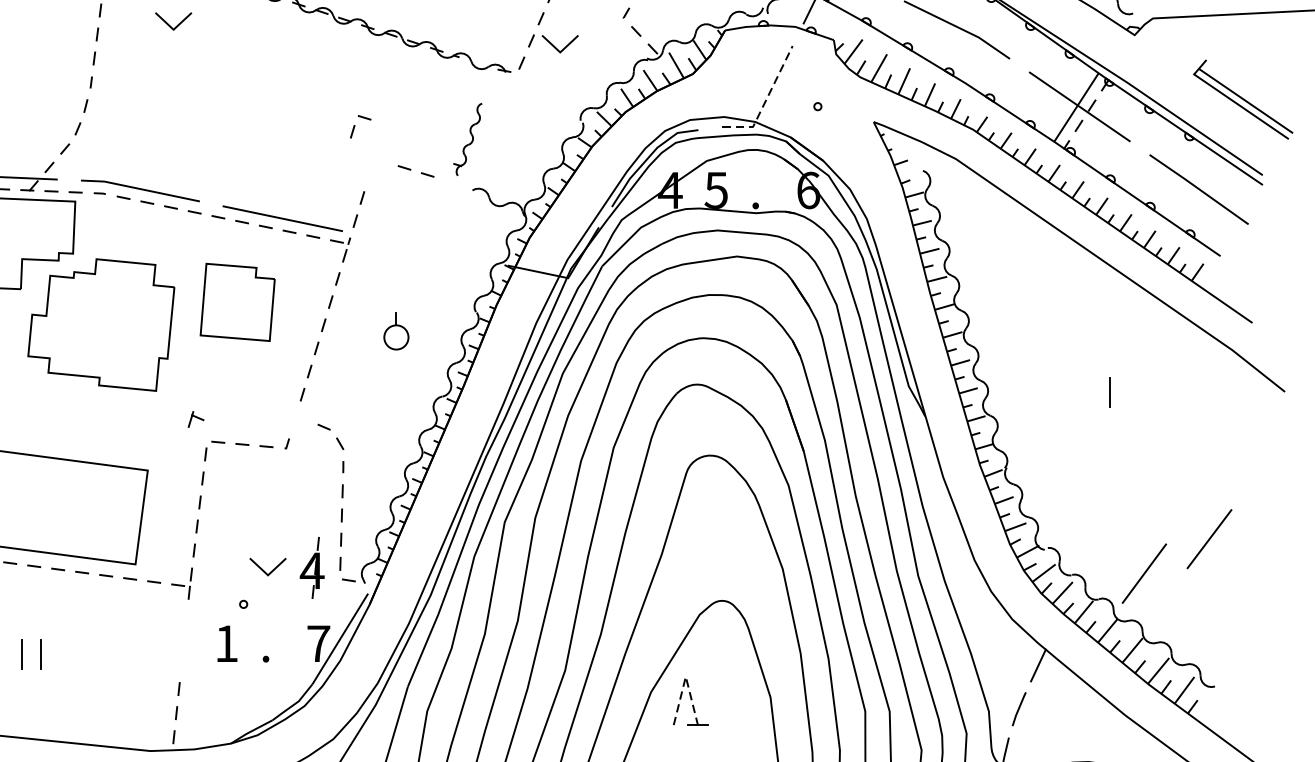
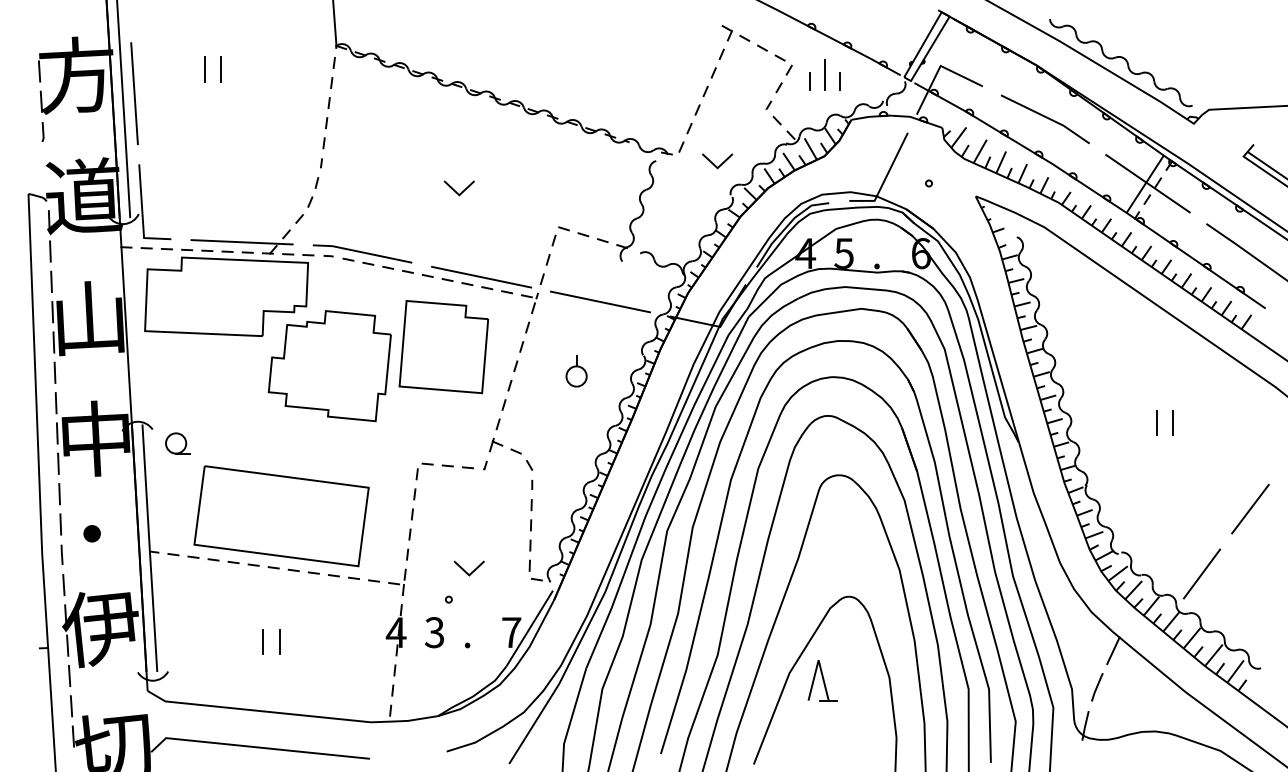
line: (169, 24) -> (455, 190), moved
line: (556, 46) -> (714, 163), moved
line: (765, 100) -> (885, 178), dashed -> solid
part: (360, 126) -> (560, 236), moved
part: (468, 138) -> (636, 210), size x1.67
line: (424, 247) -> (600, 301), added
part: (237, 302) -> (443, 347), size x1.43
line: (1089, 392) -> (1156, 422), added
part: (196, 418) -> (496, 444), moved
line: (1209, 538) -> (1250, 508), moved
part: (311, 568) -> (395, 630), moved
text: (225, 643) -> (433, 632), 1 -> 3
line: (685, 677) -> (818, 660), dashed -> solid

